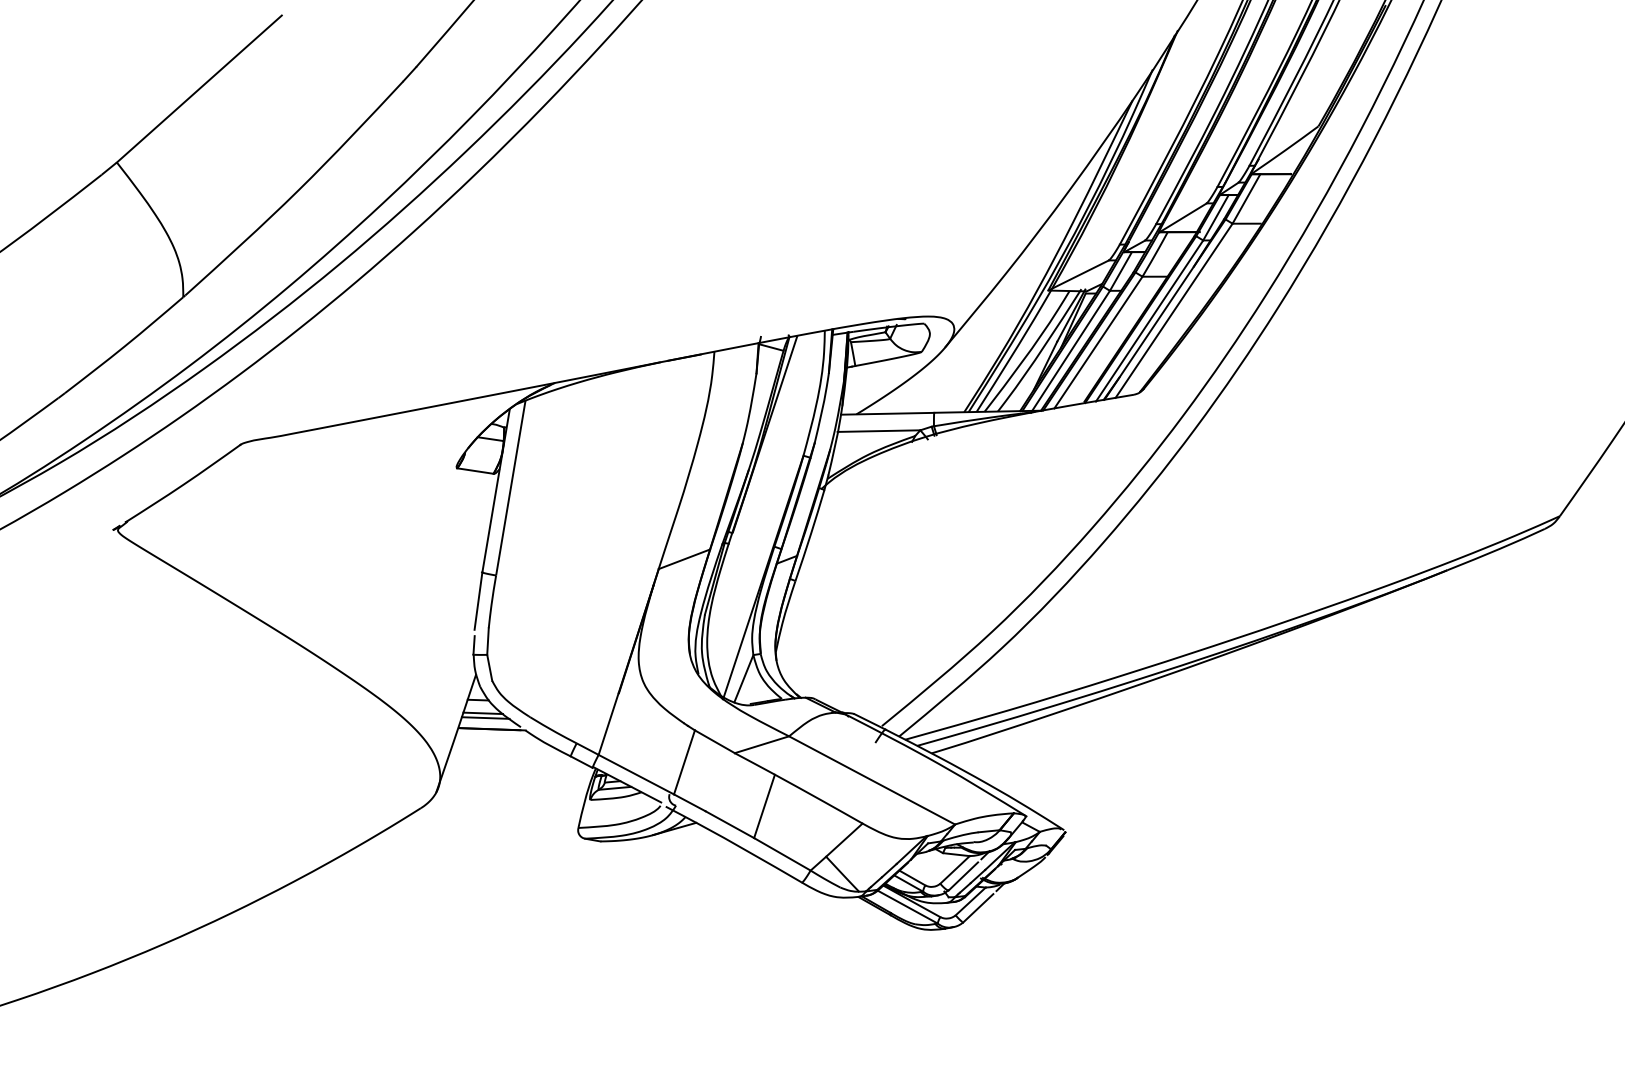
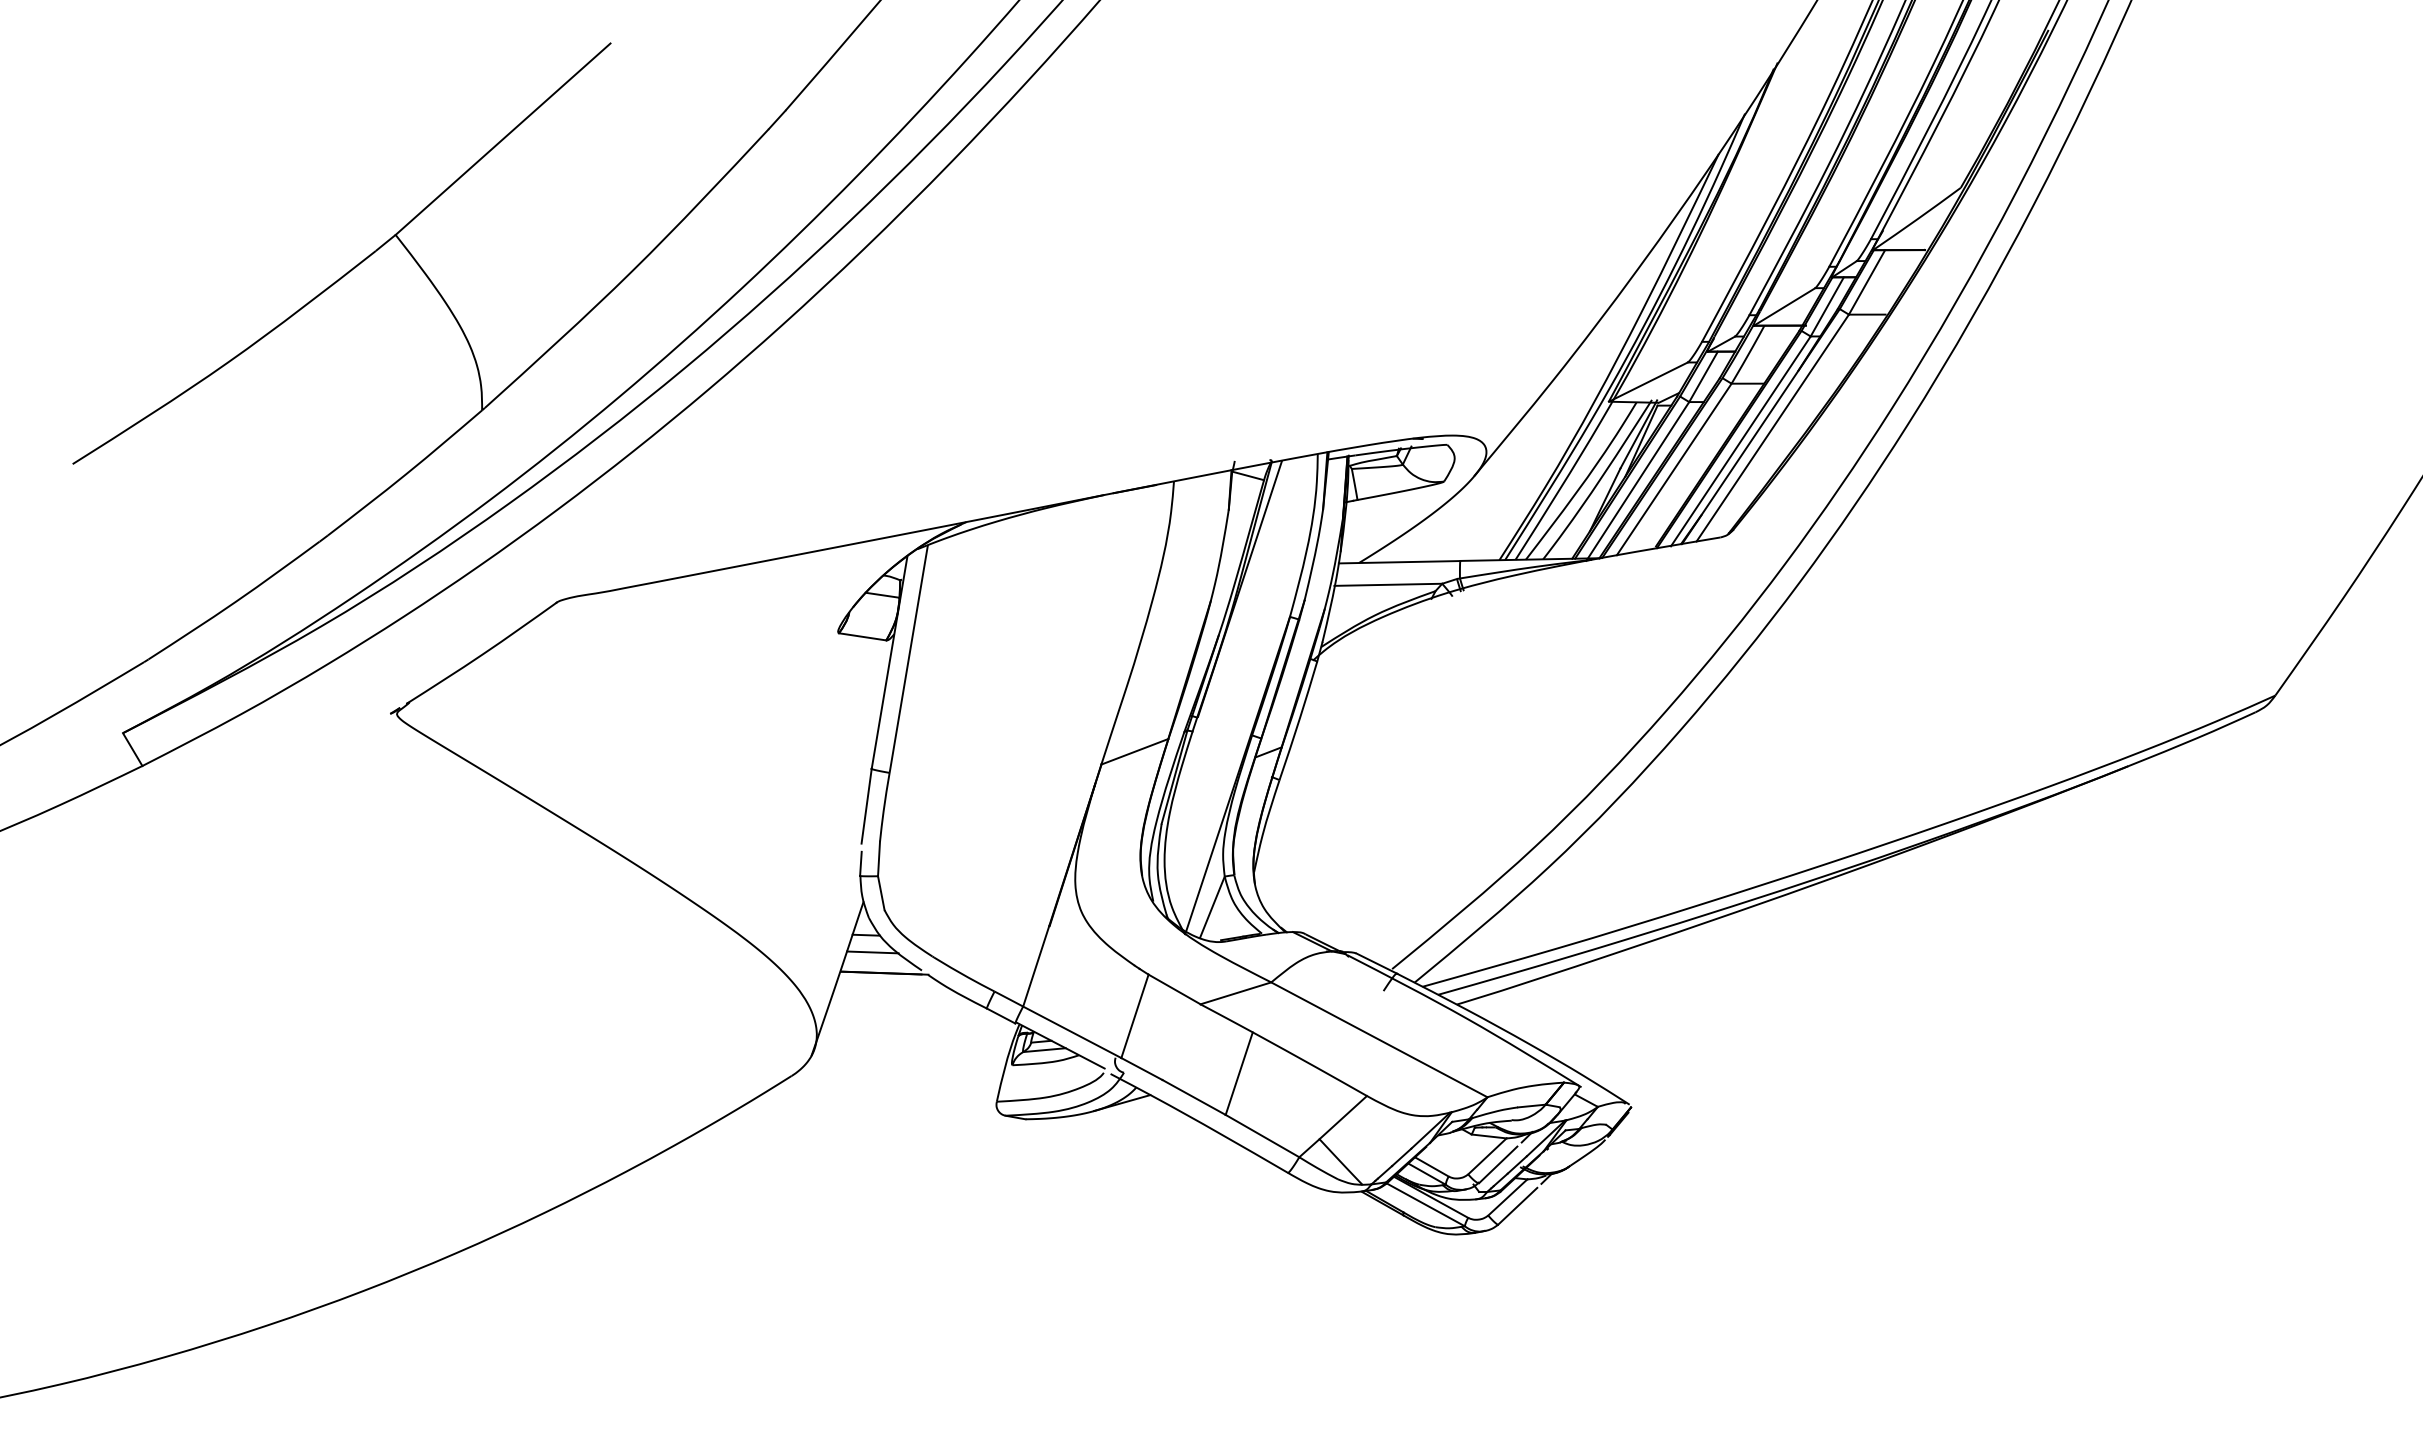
line: (486, 718) -> (876, 958), removed

